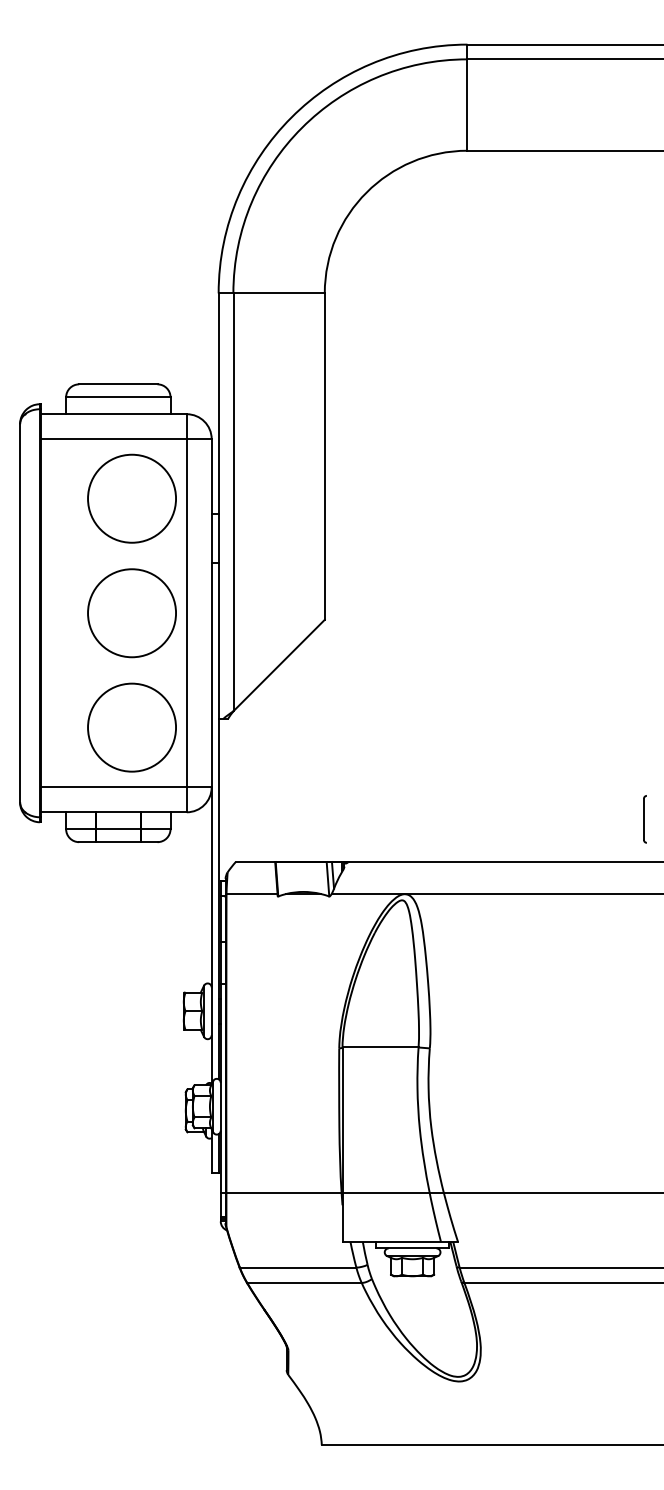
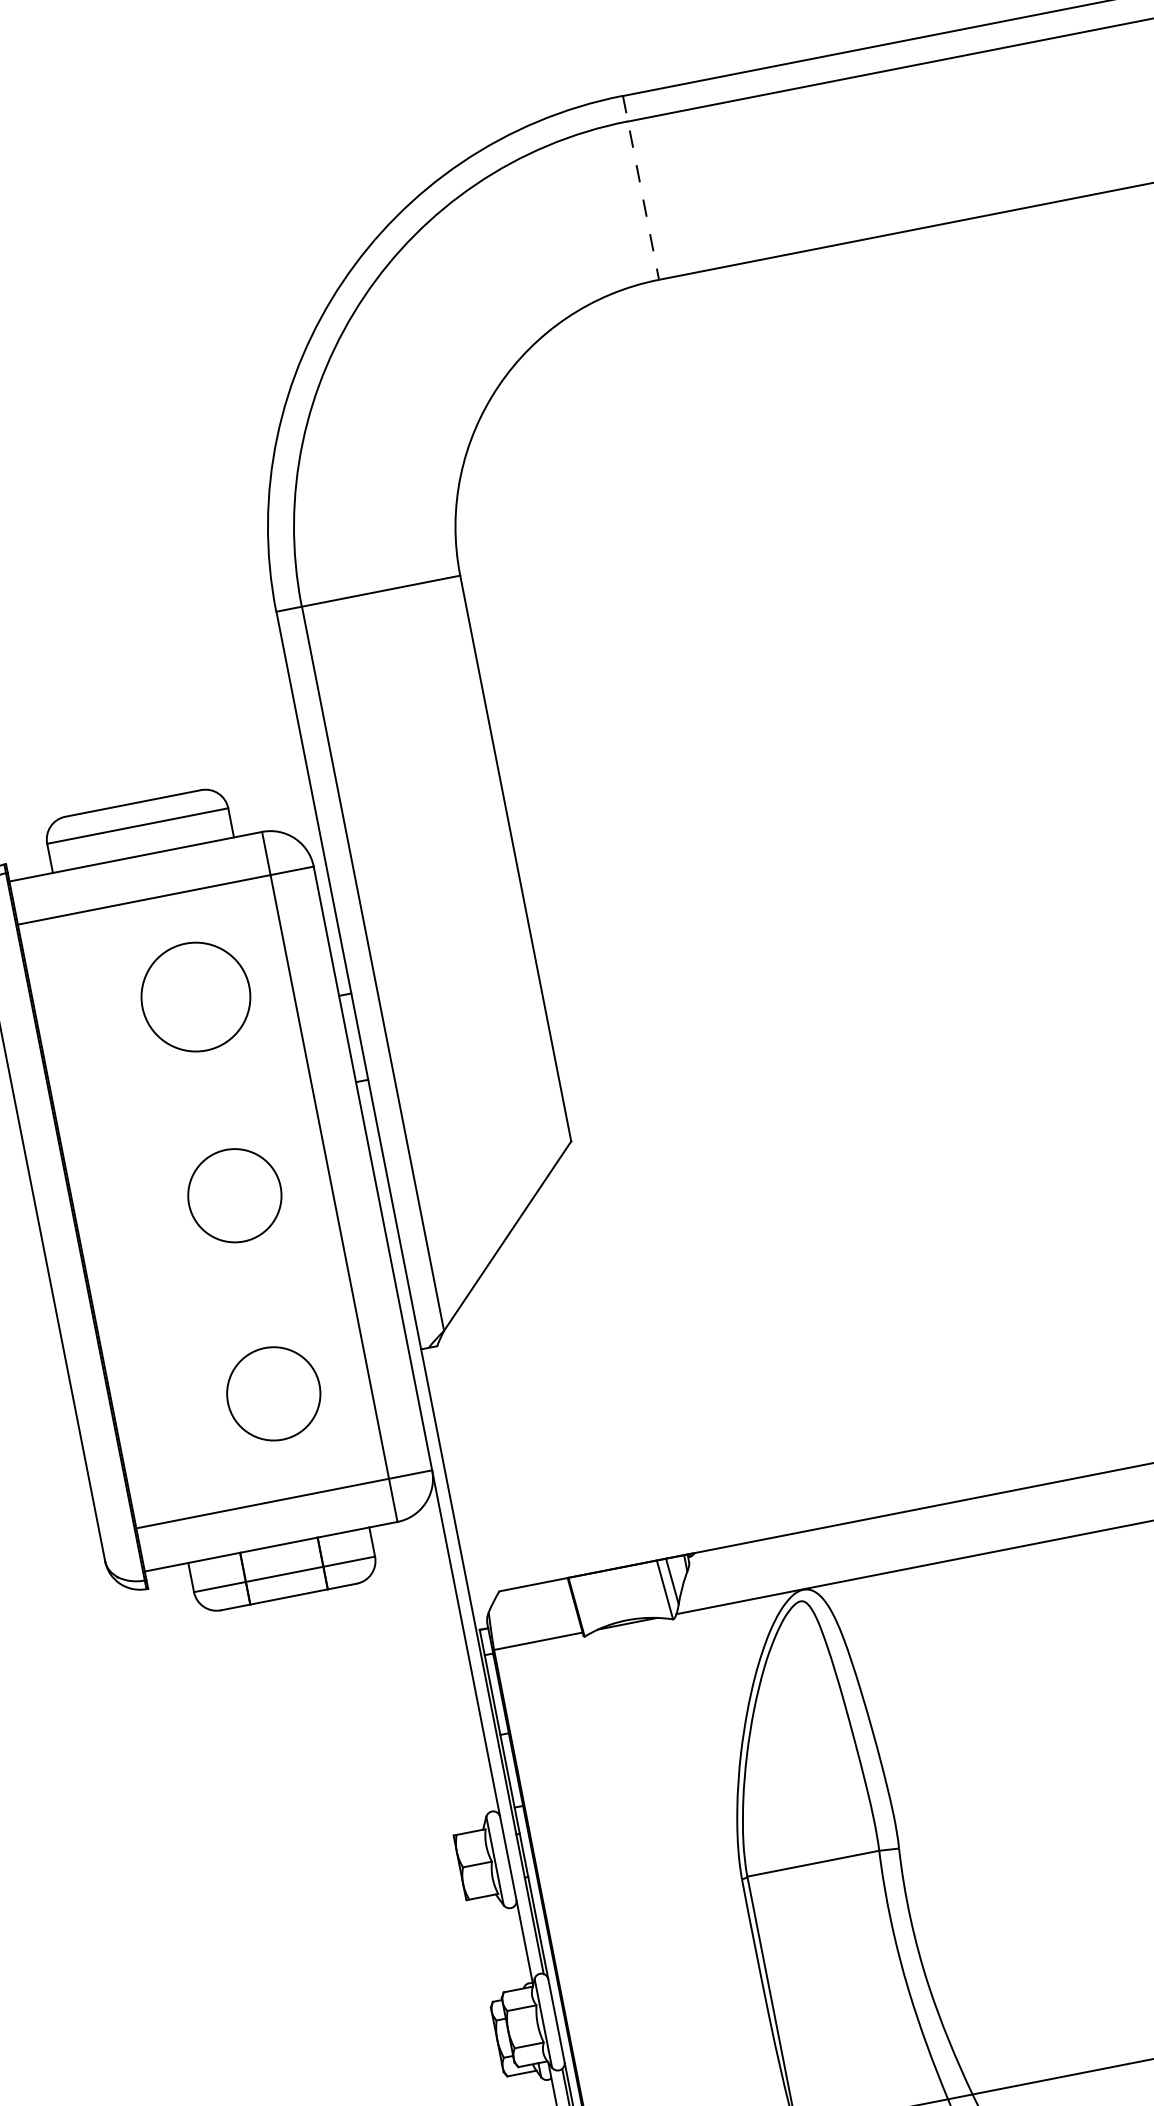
line: (467, 98) -> (641, 189), solid -> dashed
circle: (132, 498) -> (196, 996), size x0.7
circle: (131, 613) -> (234, 1196), size x0.6
circle: (132, 727) -> (274, 1393), size x0.6

